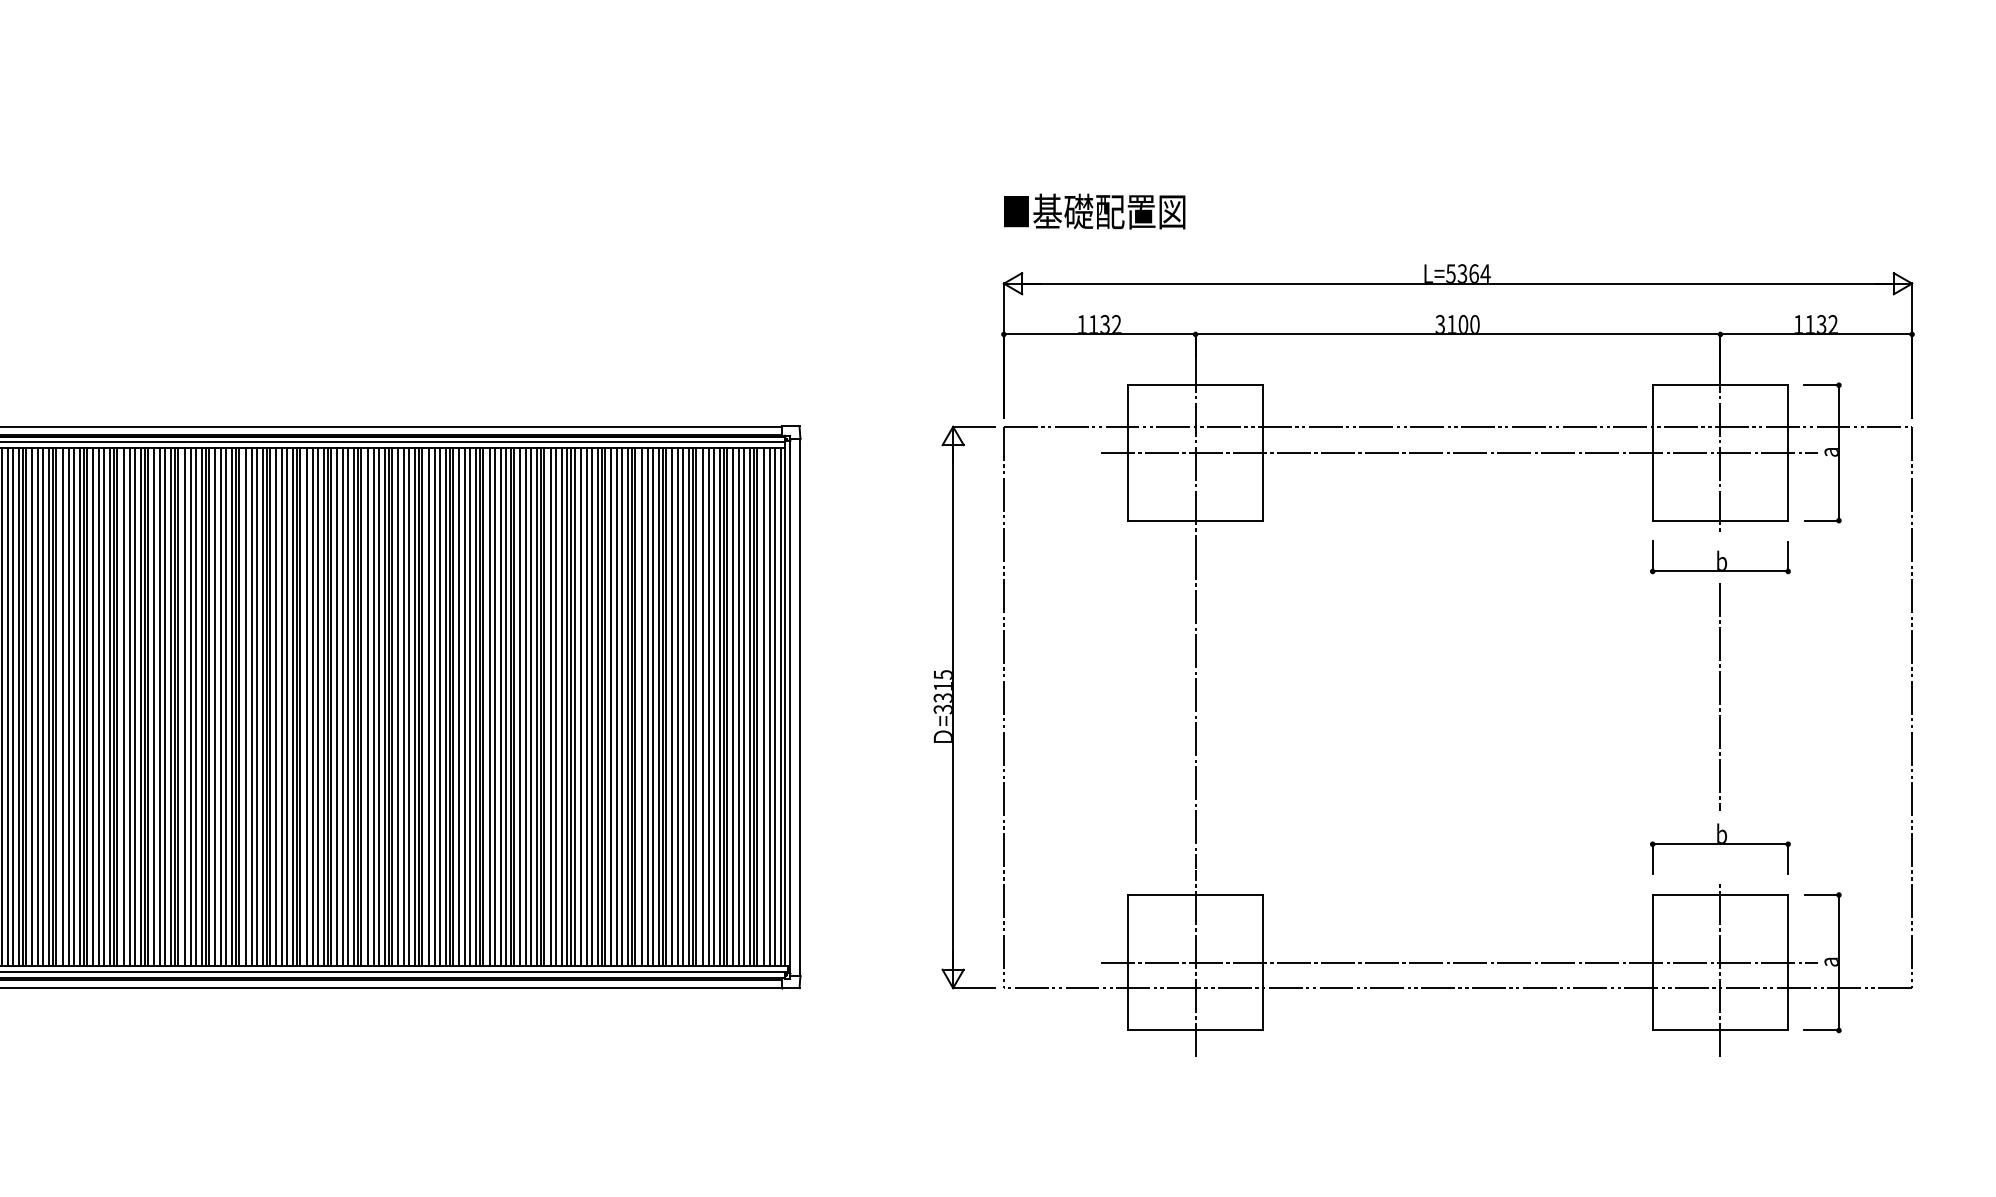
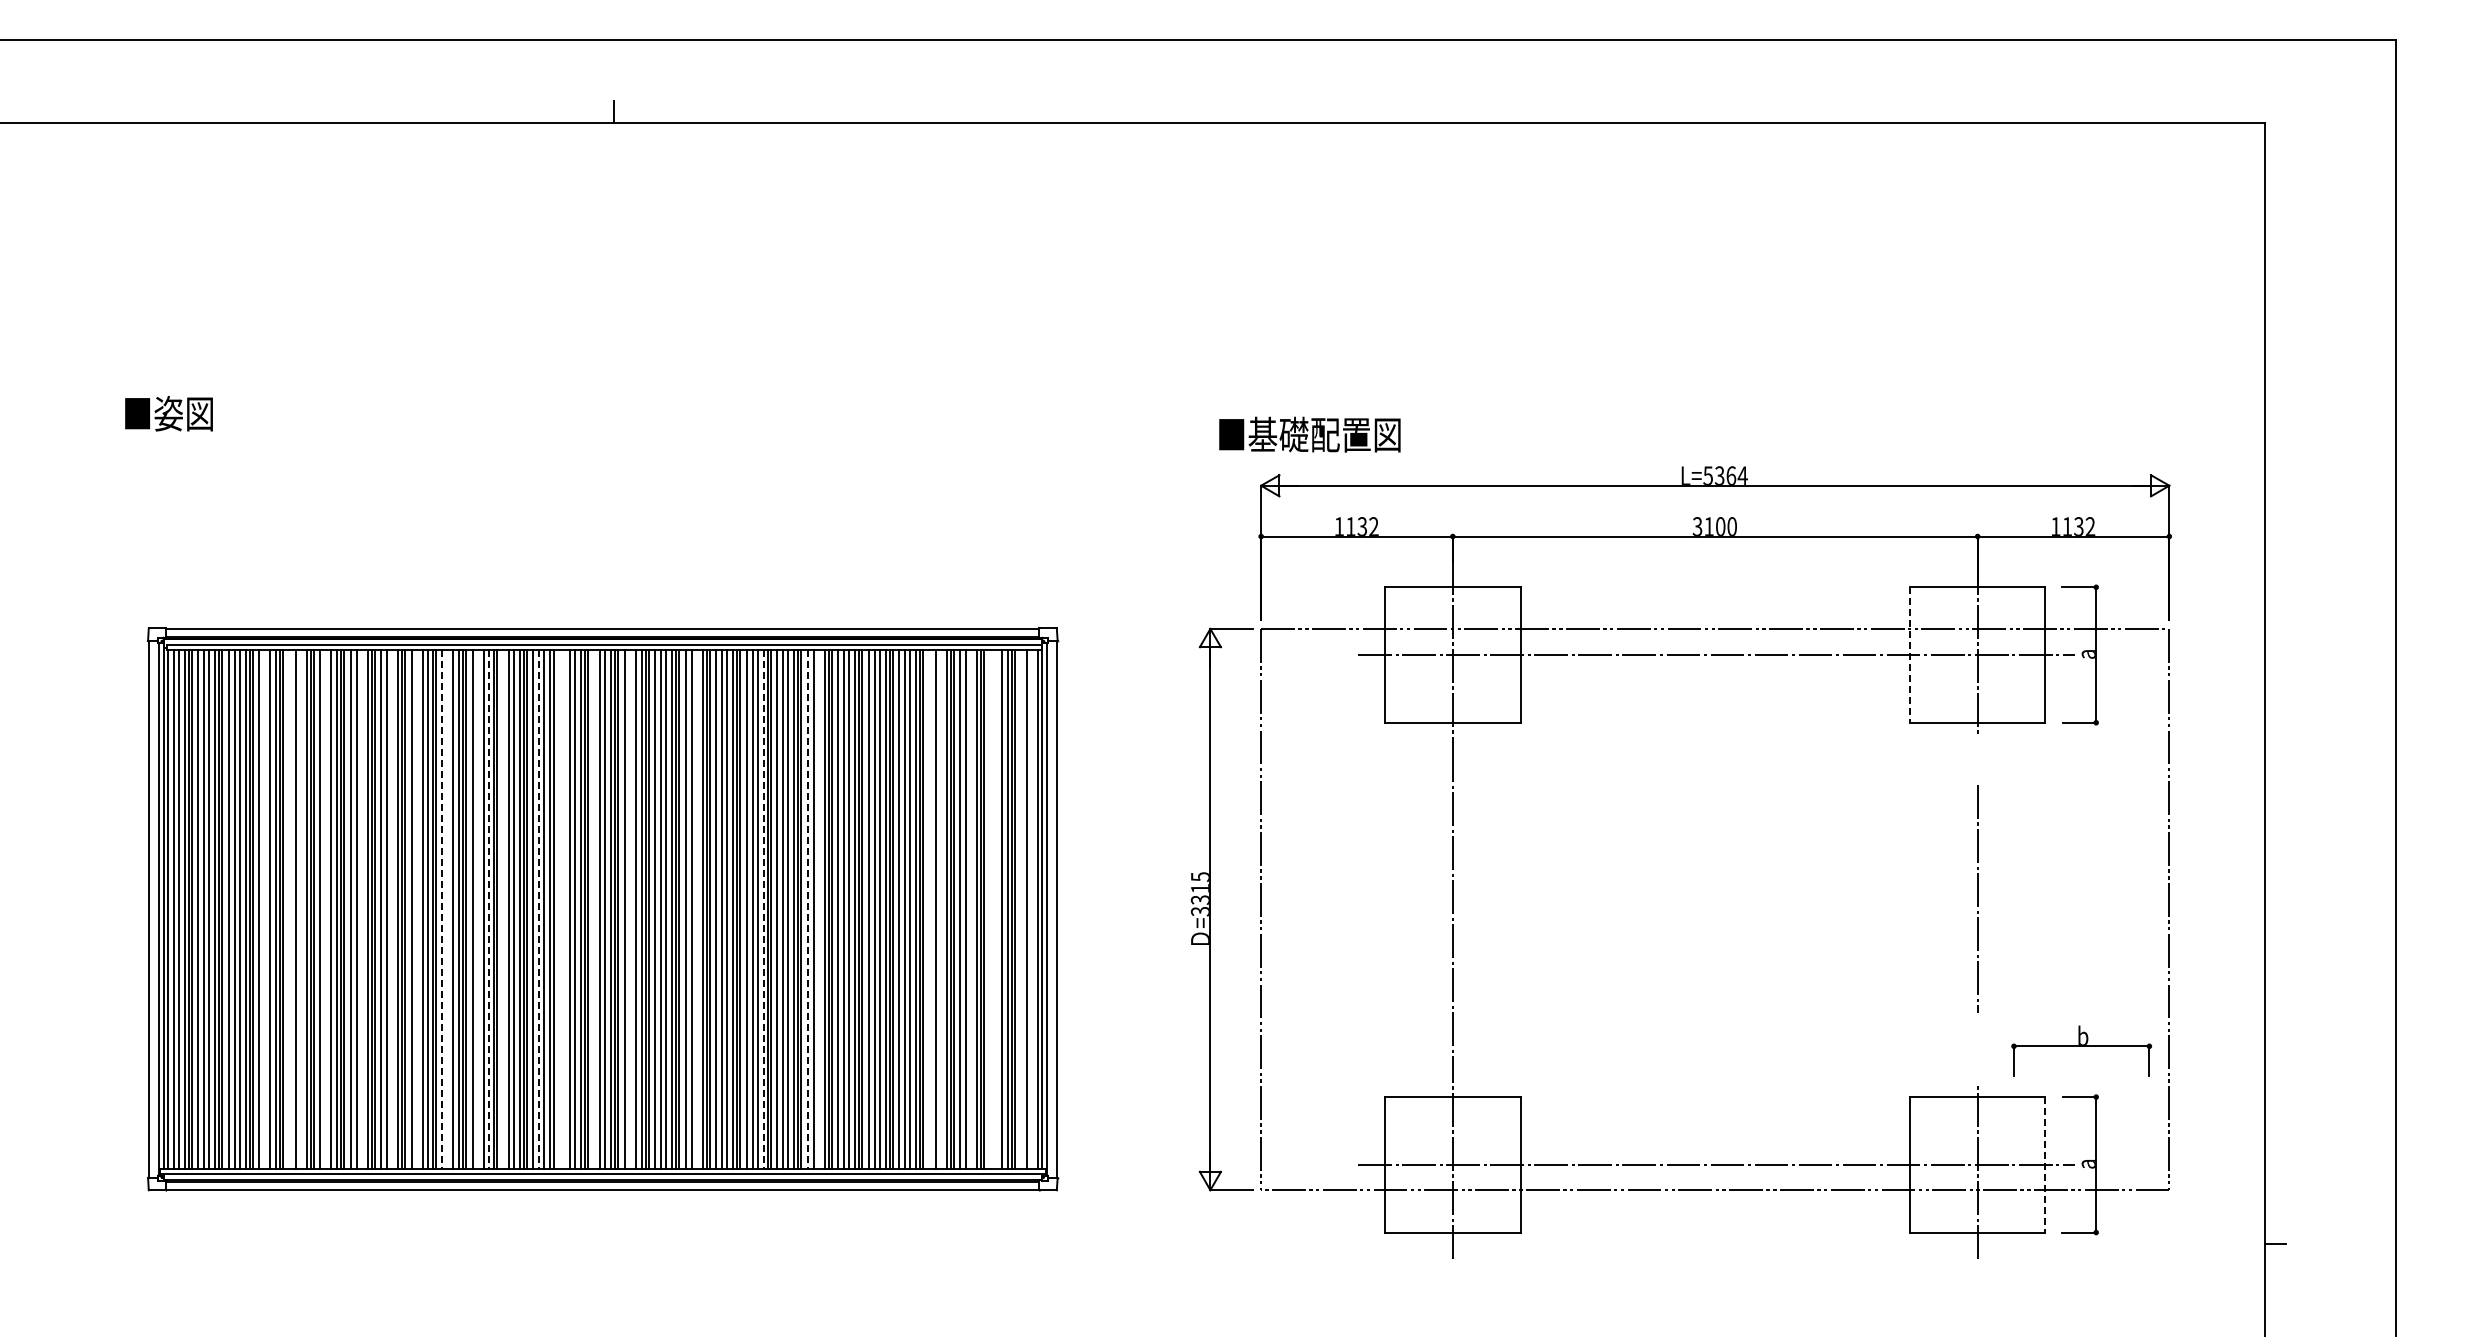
text: (1094, 211) -> (1309, 434), moved
line: (1652, 453) -> (1909, 655), solid -> dashed
part: (1720, 557) -> (1977, 759), removed
line: (8, 707) -> (265, 909), removed
line: (32, 707) -> (289, 909), removed
line: (43, 707) -> (300, 909), removed
line: (69, 707) -> (326, 909), removed
line: (104, 707) -> (361, 909), removed
line: (135, 707) -> (392, 909), removed
line: (160, 707) -> (417, 909), removed
line: (190, 707) -> (447, 909), removed
line: (221, 707) -> (478, 909), removed
line: (245, 707) -> (502, 909), removed
line: (300, 707) -> (557, 909), removed
line: (306, 707) -> (563, 909), removed
line: (337, 707) -> (594, 909), removed
line: (373, 707) -> (630, 909), removed
line: (439, 707) -> (696, 909), removed
line: (561, 707) -> (818, 909), removed
line: (672, 707) -> (929, 909), removed
line: (683, 707) -> (940, 909), removed
line: (714, 707) -> (971, 909), removed
line: (733, 707) -> (990, 909), removed
line: (739, 707) -> (996, 909), removed
line: (764, 707) -> (1021, 909), removed
line: (775, 707) -> (1032, 909), removed
line: (185, 708) -> (442, 910), solid -> dashed
line: (232, 708) -> (489, 910), solid -> dashed
line: (282, 708) -> (539, 910), solid -> dashed
line: (506, 708) -> (763, 910), solid -> dashed
line: (550, 708) -> (807, 910), solid -> dashed
part: (1720, 848) -> (2081, 1050), moved
line: (1788, 962) -> (2045, 1164), solid -> dashed

